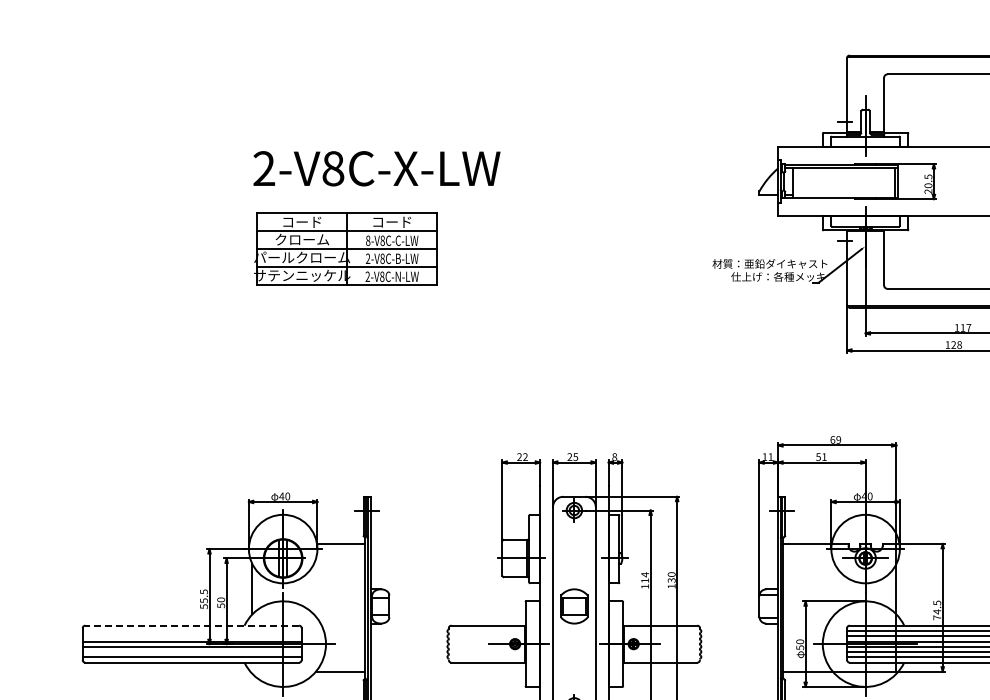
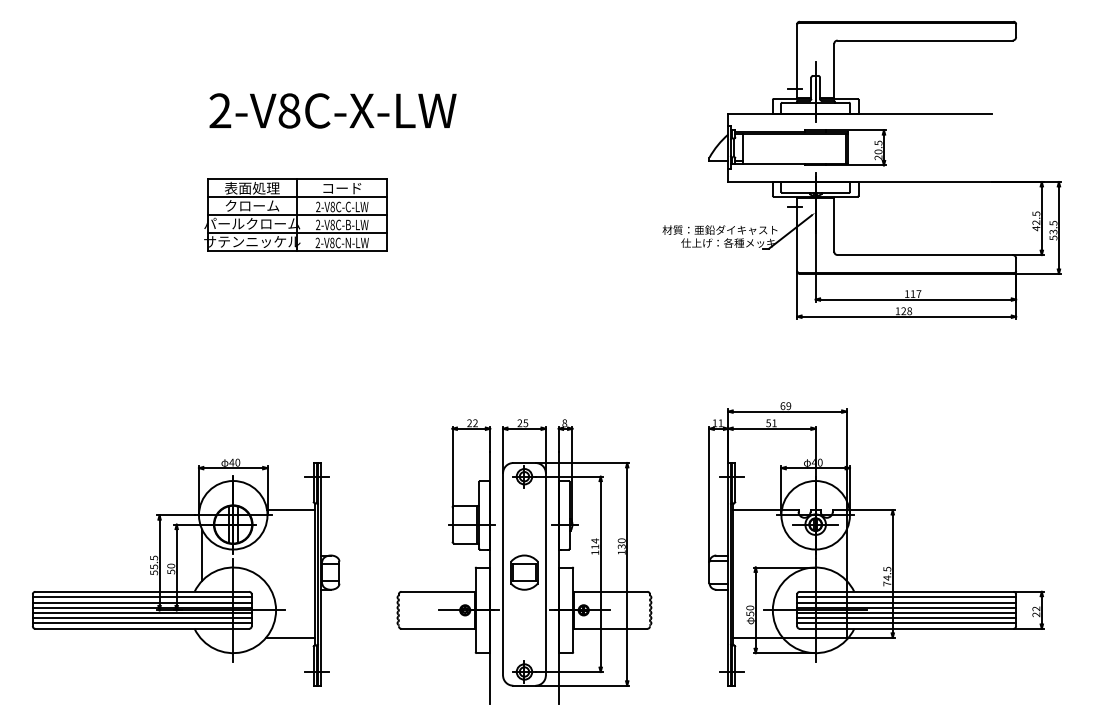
text: (376, 168) -> (332, 110), moved
text: (302, 221) -> (252, 187), コード -> 表面処理
text: (368, 240) -> (318, 206), 8-V8C-C-LW -> 2-V8C-C-LW
line: (192, 625) -> (142, 591), dashed -> solid
line: (191, 631) -> (141, 597), added
line: (191, 636) -> (141, 602), added
line: (191, 652) -> (141, 618), added

